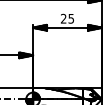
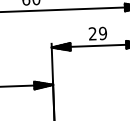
text: (71, 18) -> (103, 33), 25 -> 29

